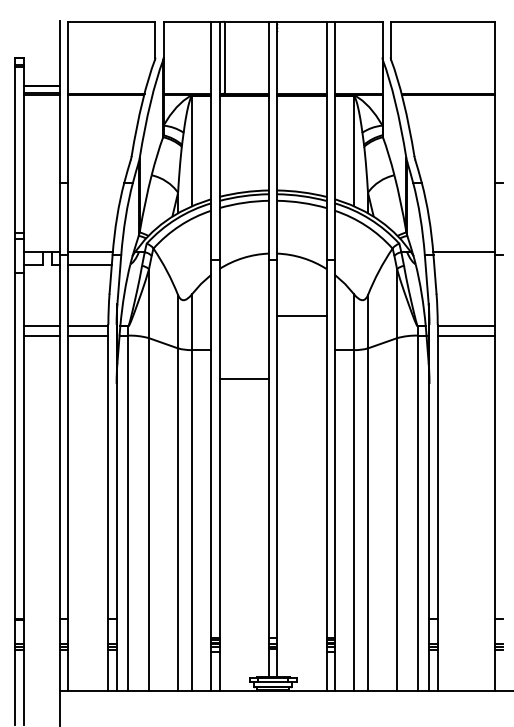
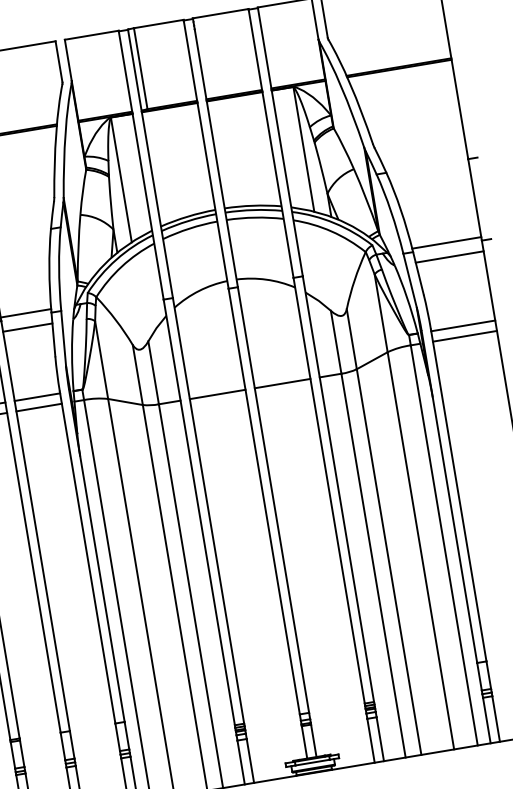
line: (464, 264) -> (449, 256), added
line: (301, 316) -> (282, 384), moved
line: (243, 379) -> (216, 395), moved

